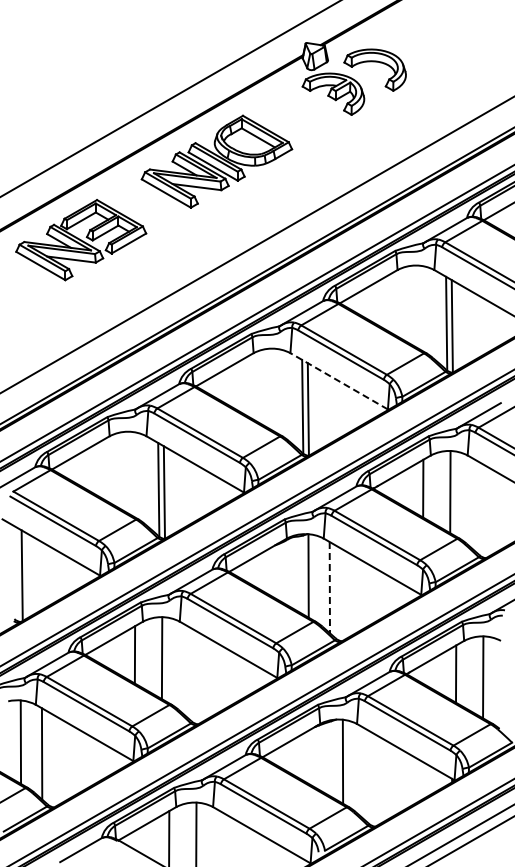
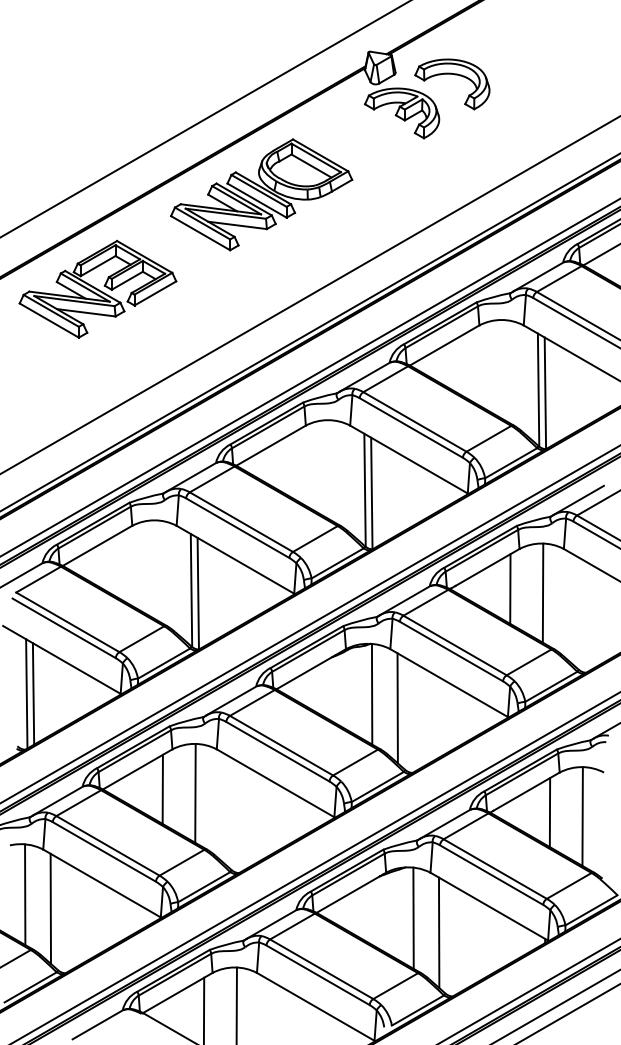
line: (338, 381) -> (408, 459), dashed -> solid
line: (27, 575) -> (33, 693), added
line: (329, 587) -> (397, 708), dashed -> solid
line: (364, 773) -> (439, 932), added

